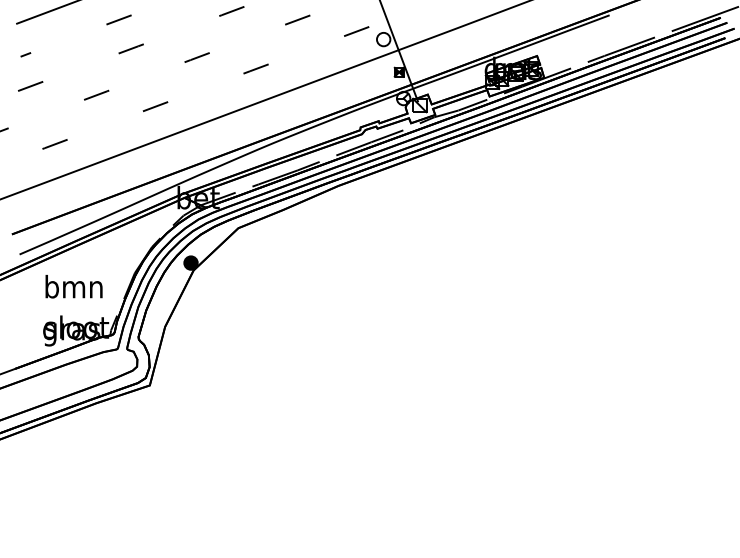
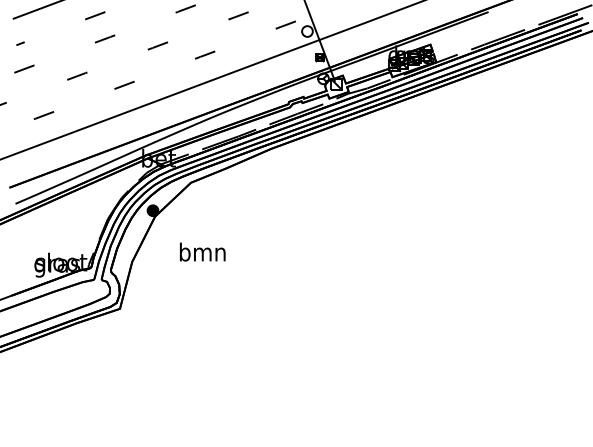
text: (73, 286) -> (202, 251), moved

